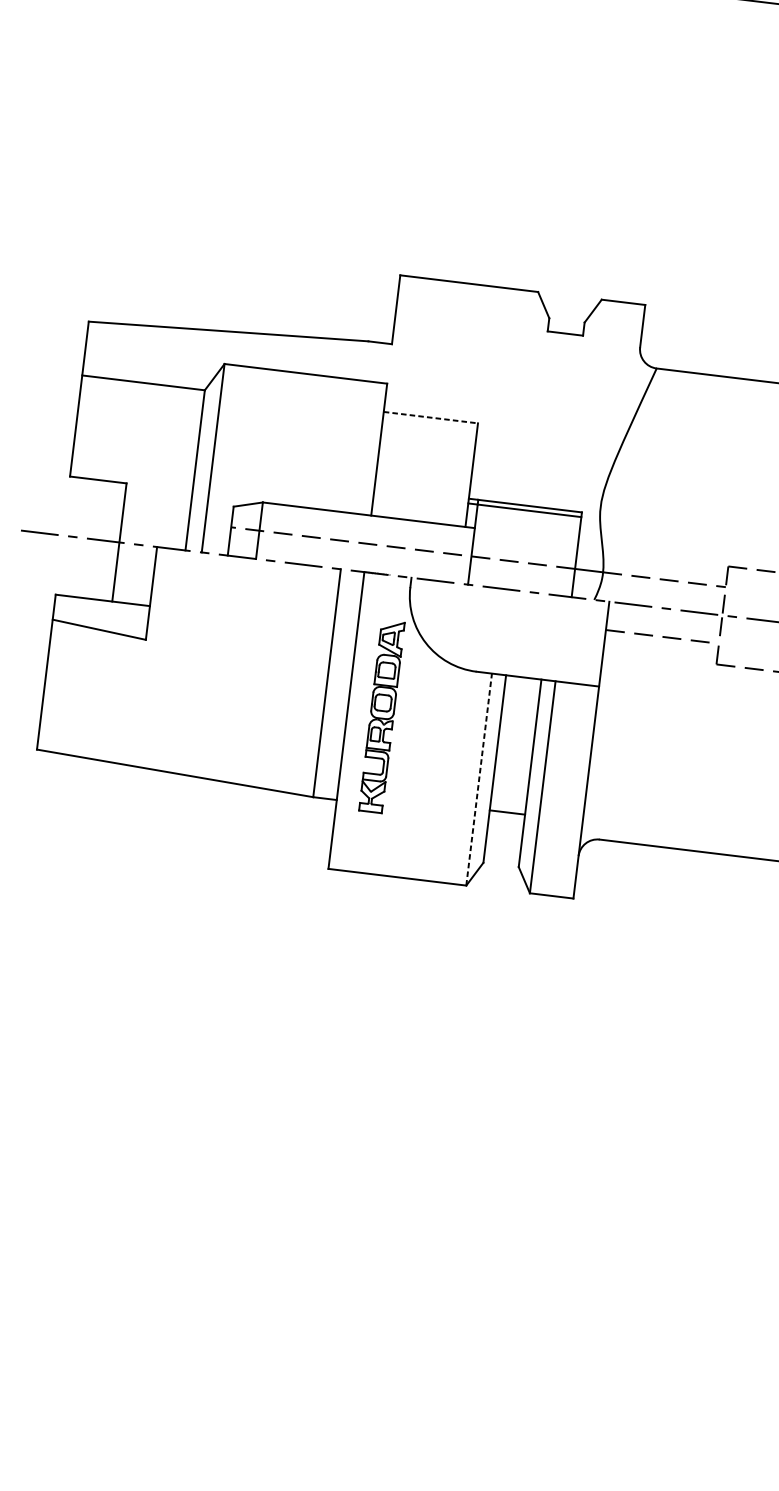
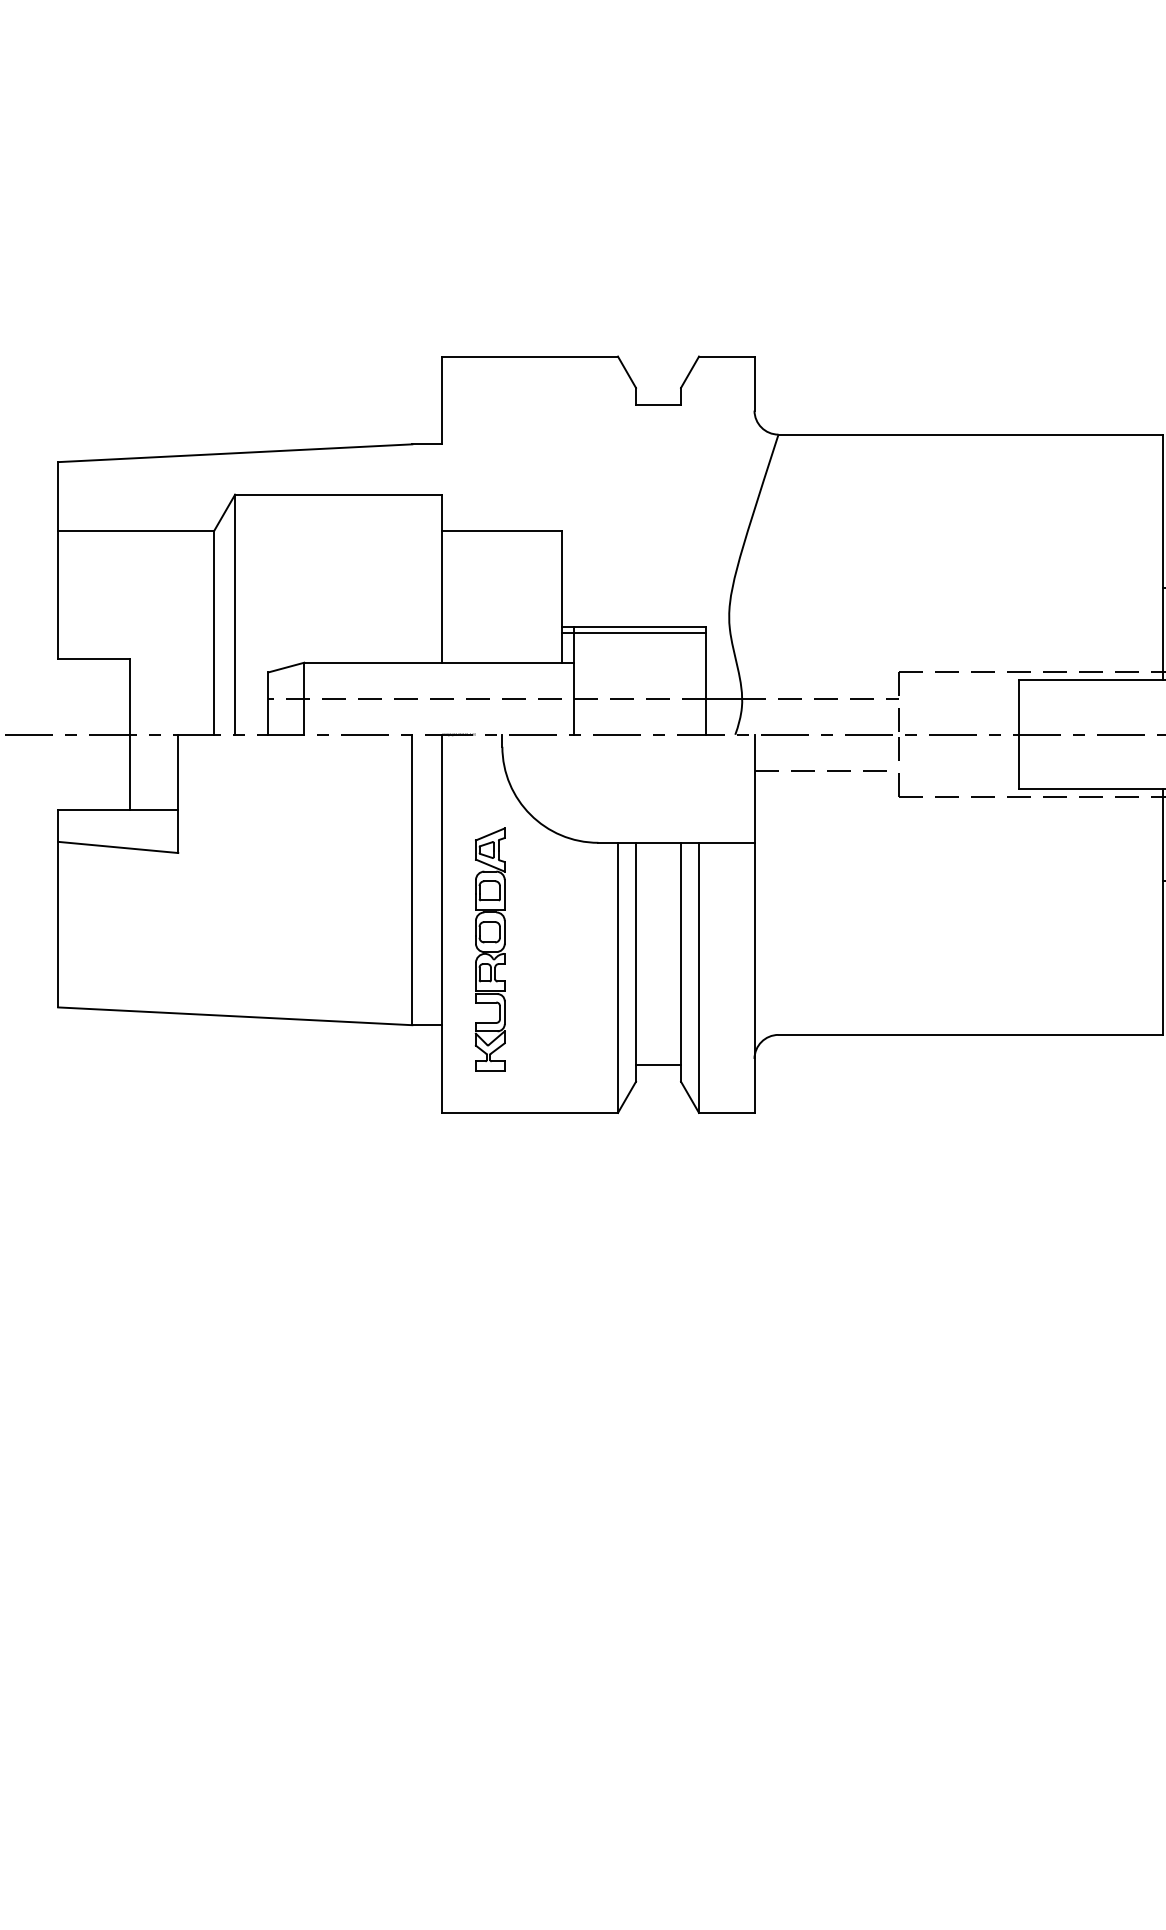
line: (430, 417) -> (502, 530), dashed -> solid
part: (381, 716) -> (489, 949), moved
line: (479, 779) -> (618, 977), dashed -> solid
line: (507, 812) -> (658, 1064), moved

